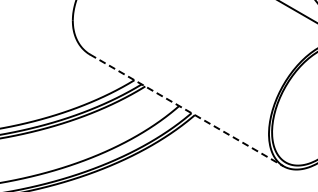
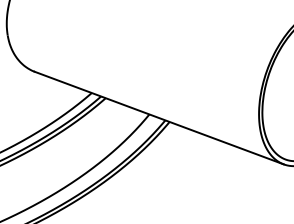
line: (186, 110) -> (158, 118), dashed -> solid

